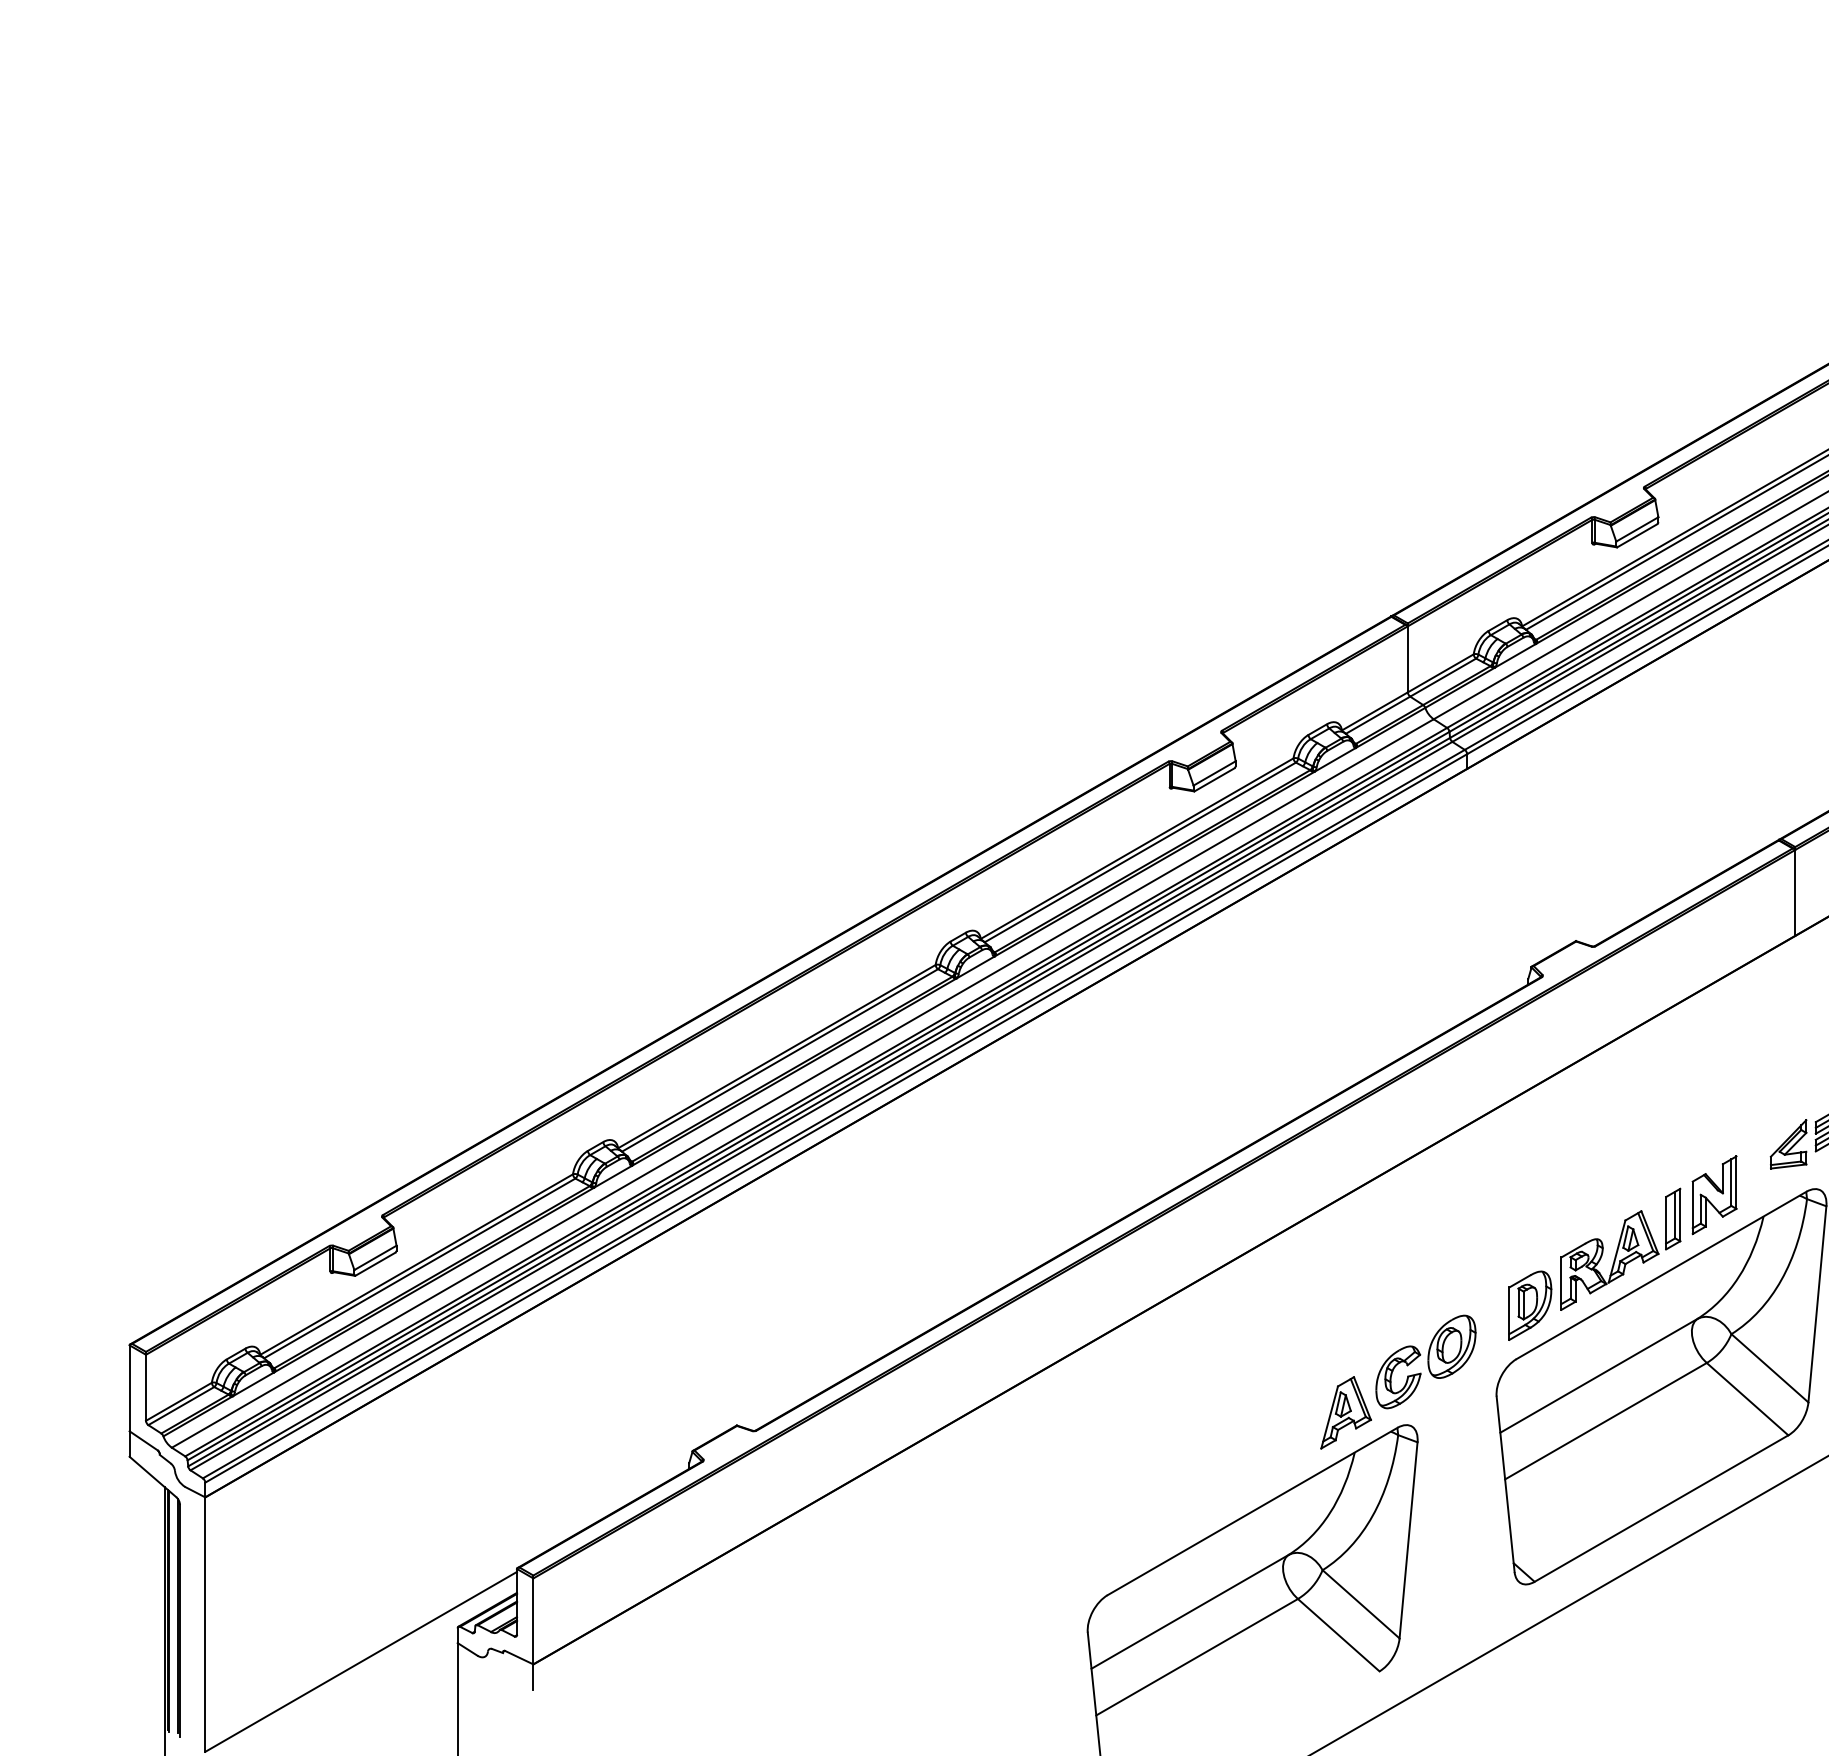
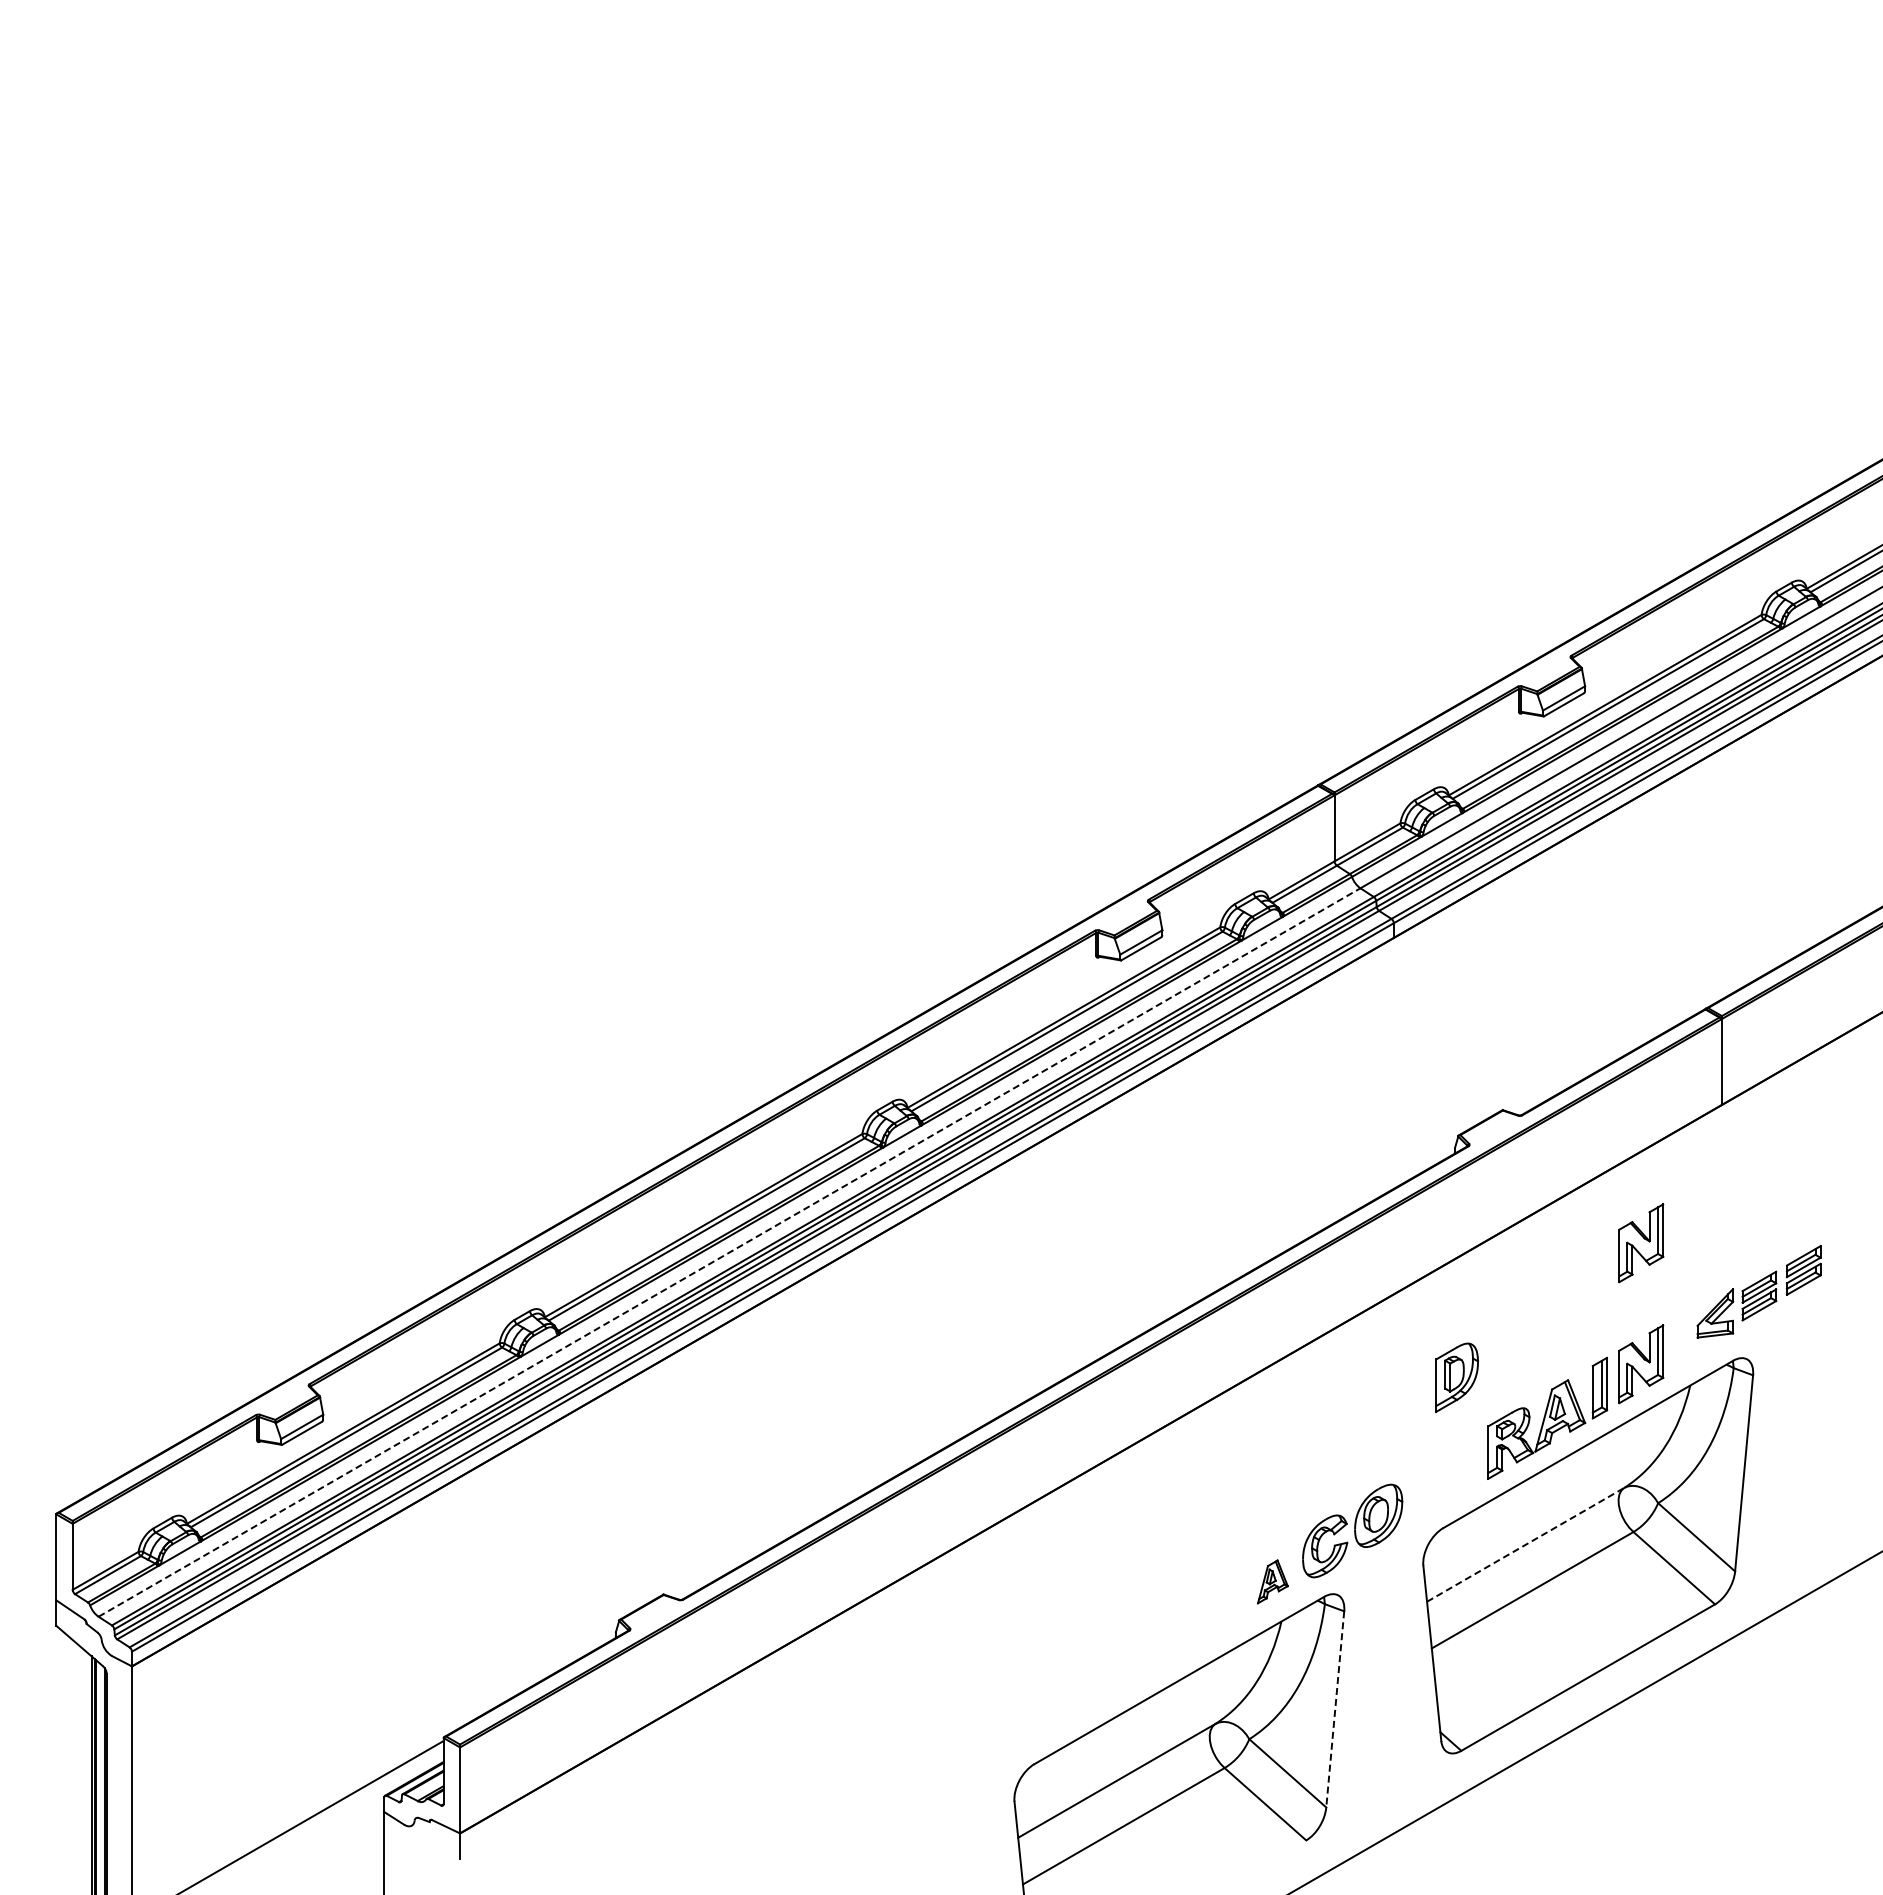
part: (1714, 1074) -> (1641, 1243), added
line: (802, 1083) -> (729, 1252), solid -> dashed
part: (1529, 1305) -> (1456, 1377), moved
line: (1598, 1375) -> (1525, 1544), solid -> dashed
part: (1345, 1412) -> (1272, 1581), size x0.6
line: (1408, 1540) -> (1335, 1709), solid -> dashed

